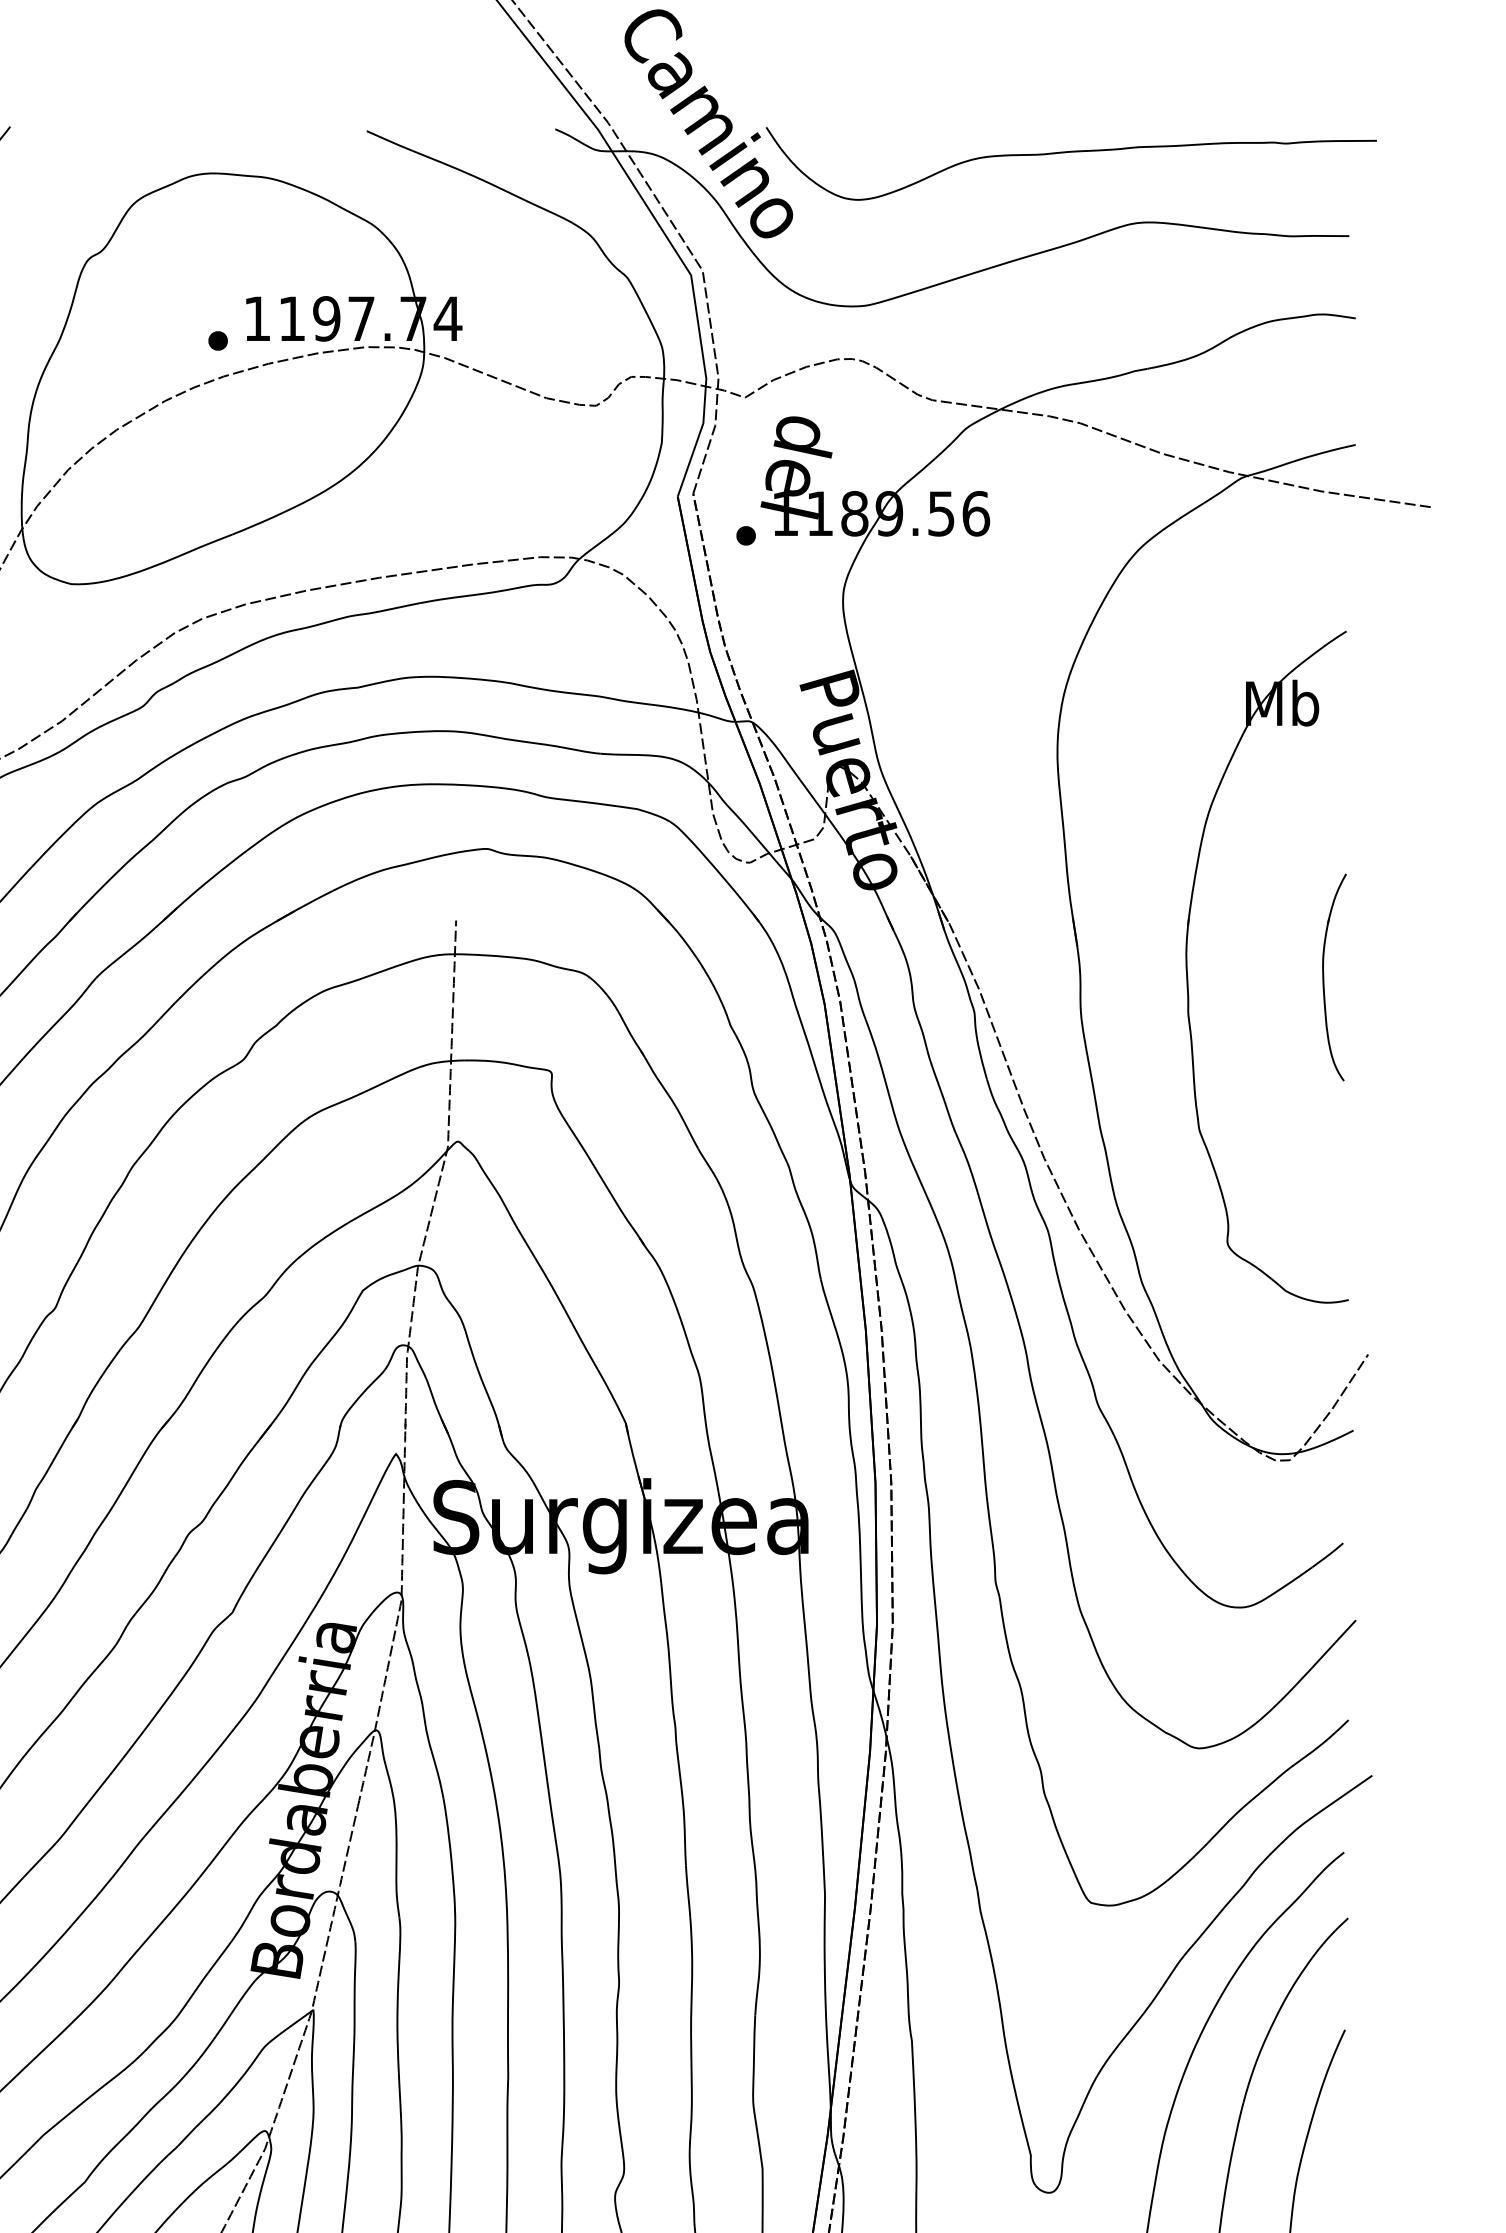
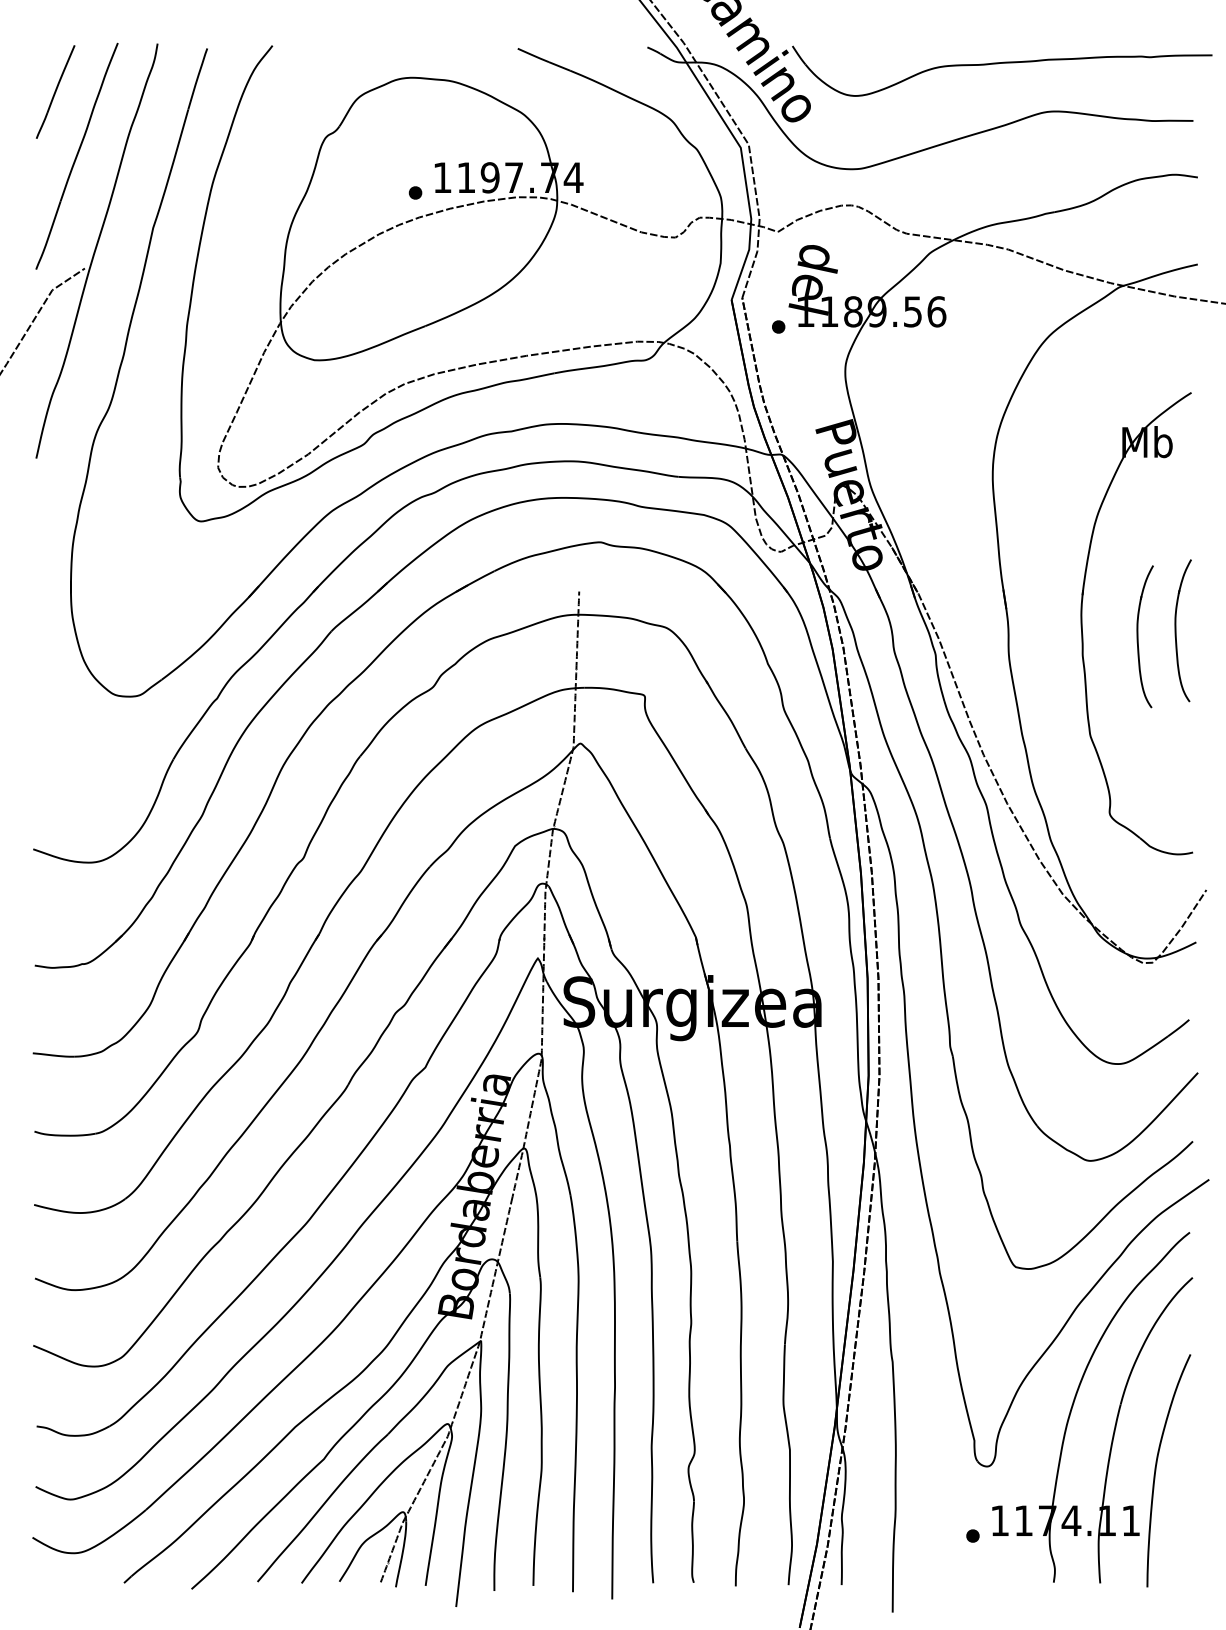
part: (1278, 985) -> (1144, 636), added

